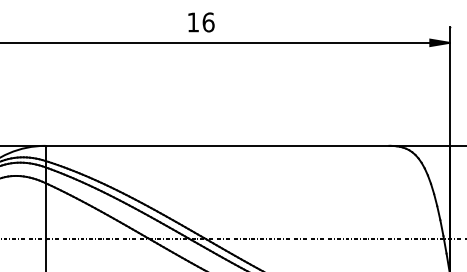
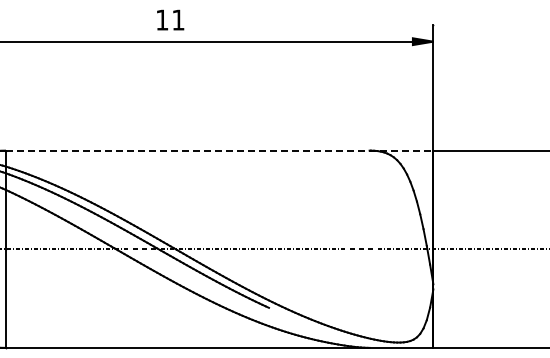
text: (208, 21) -> (178, 19), 16 -> 11
line: (247, 145) -> (219, 150), solid -> dashed

